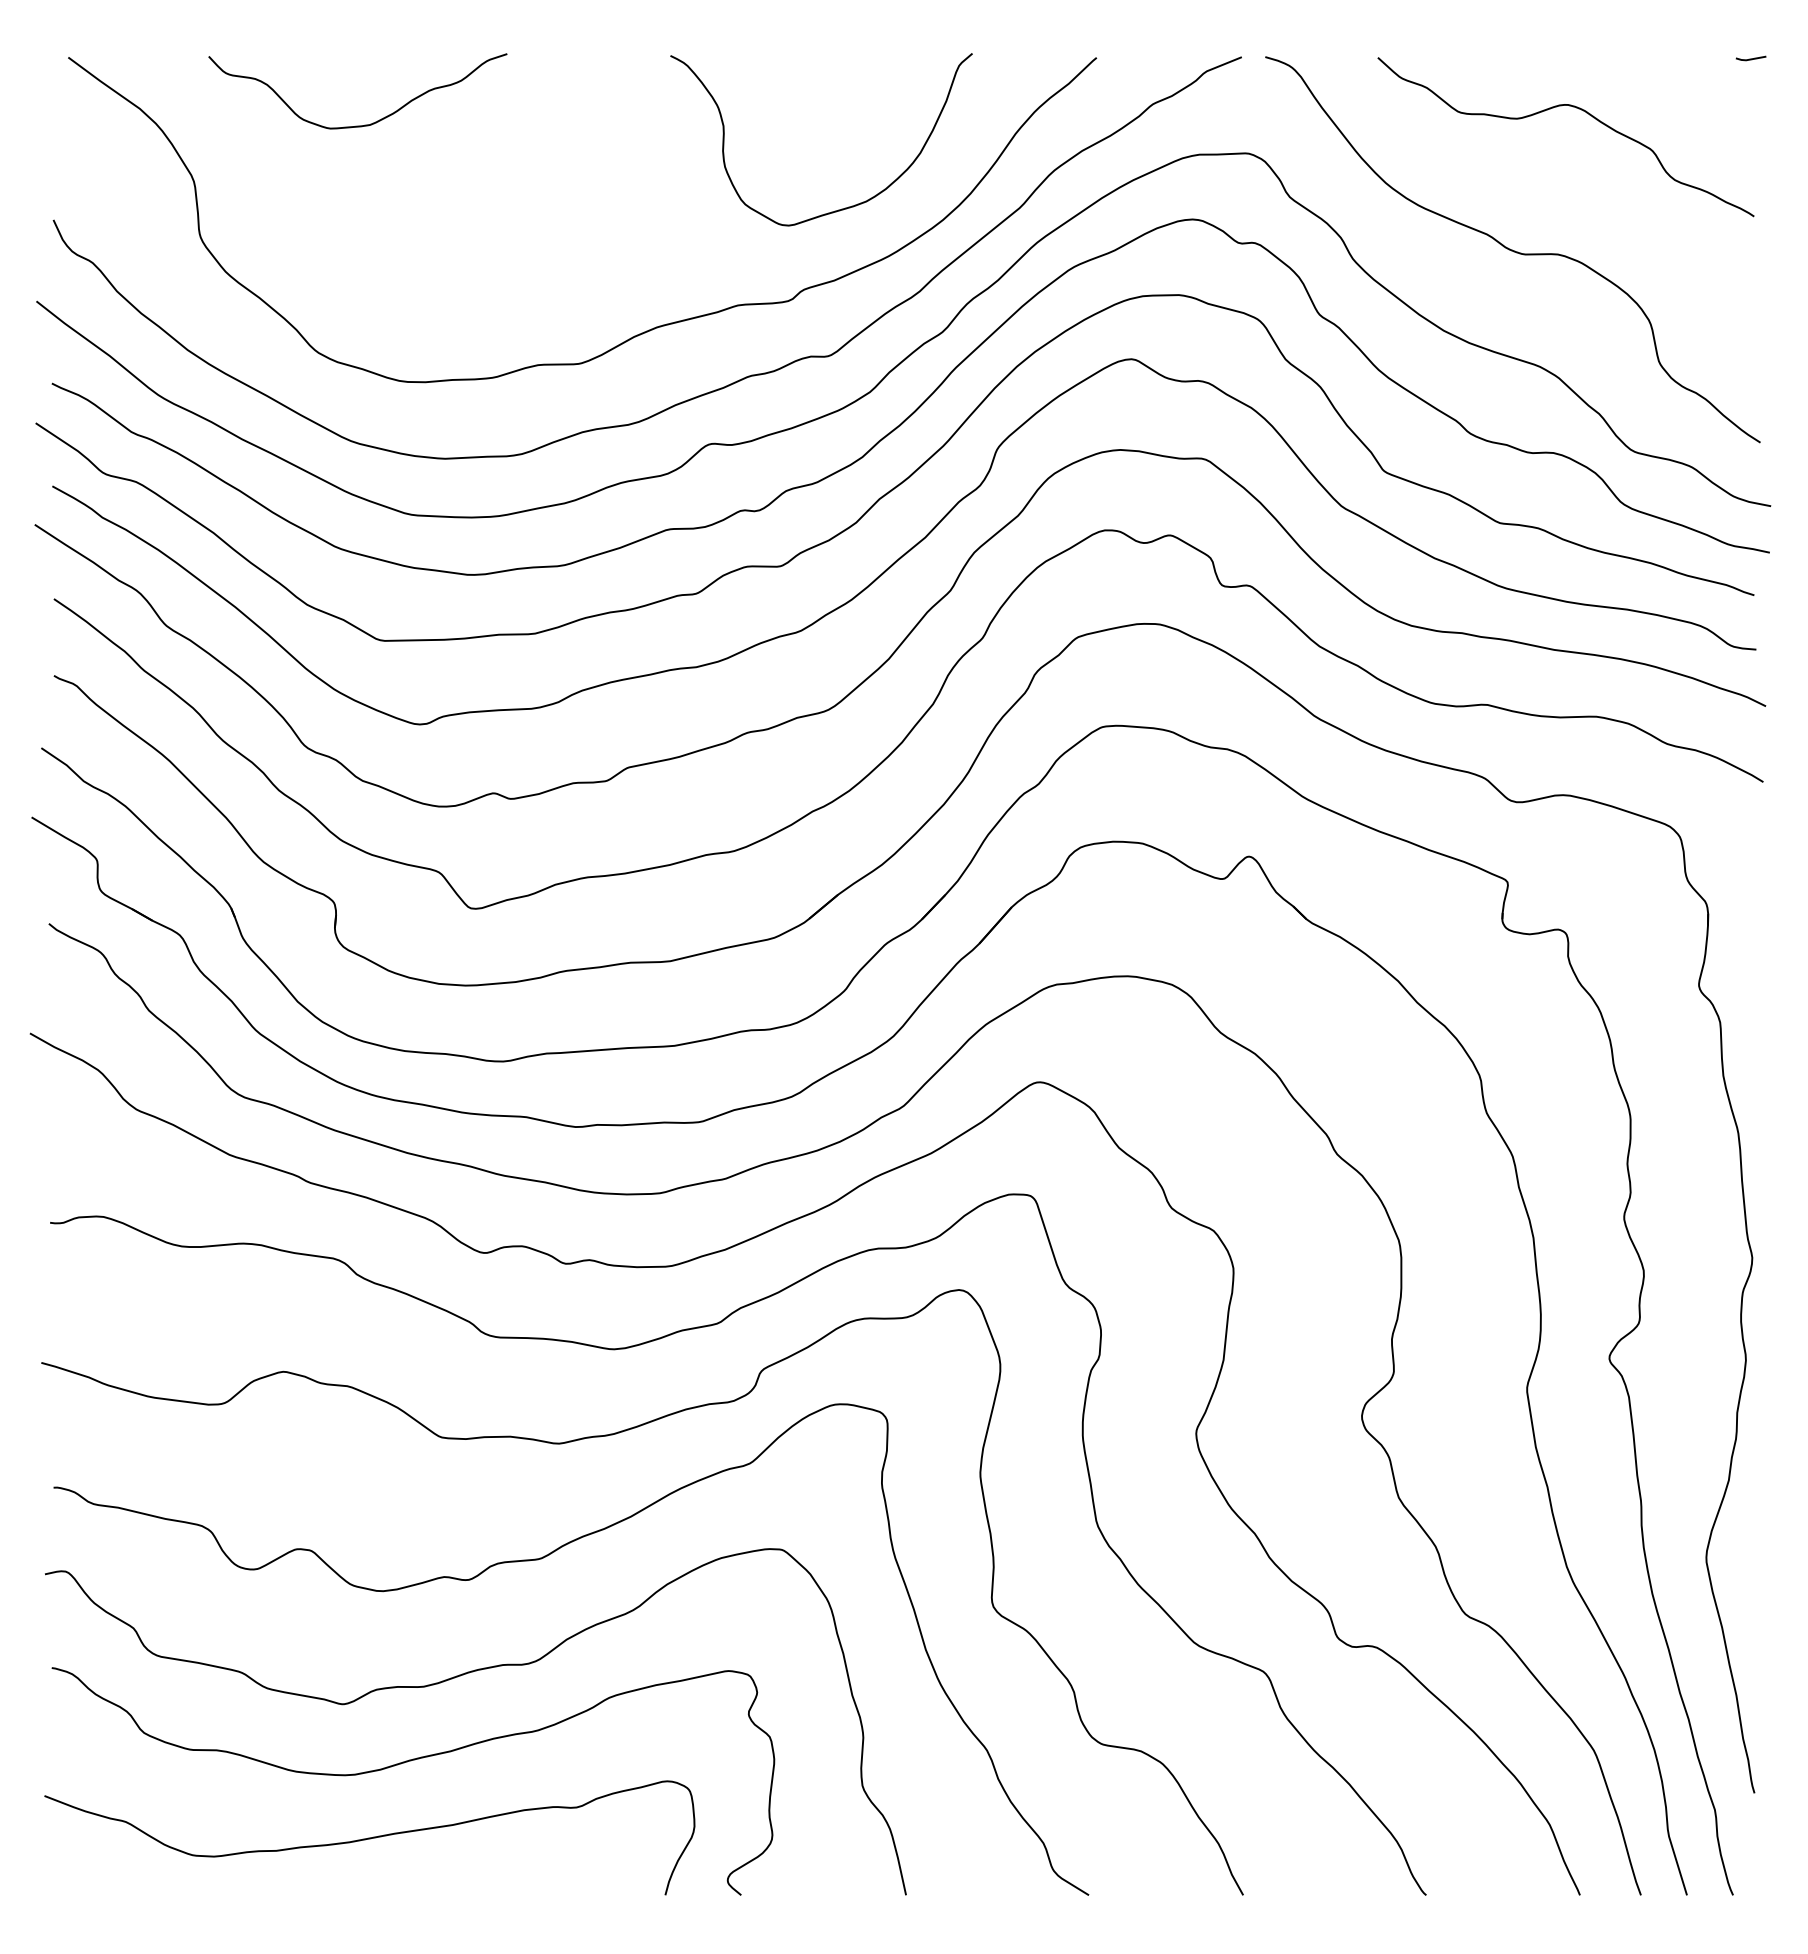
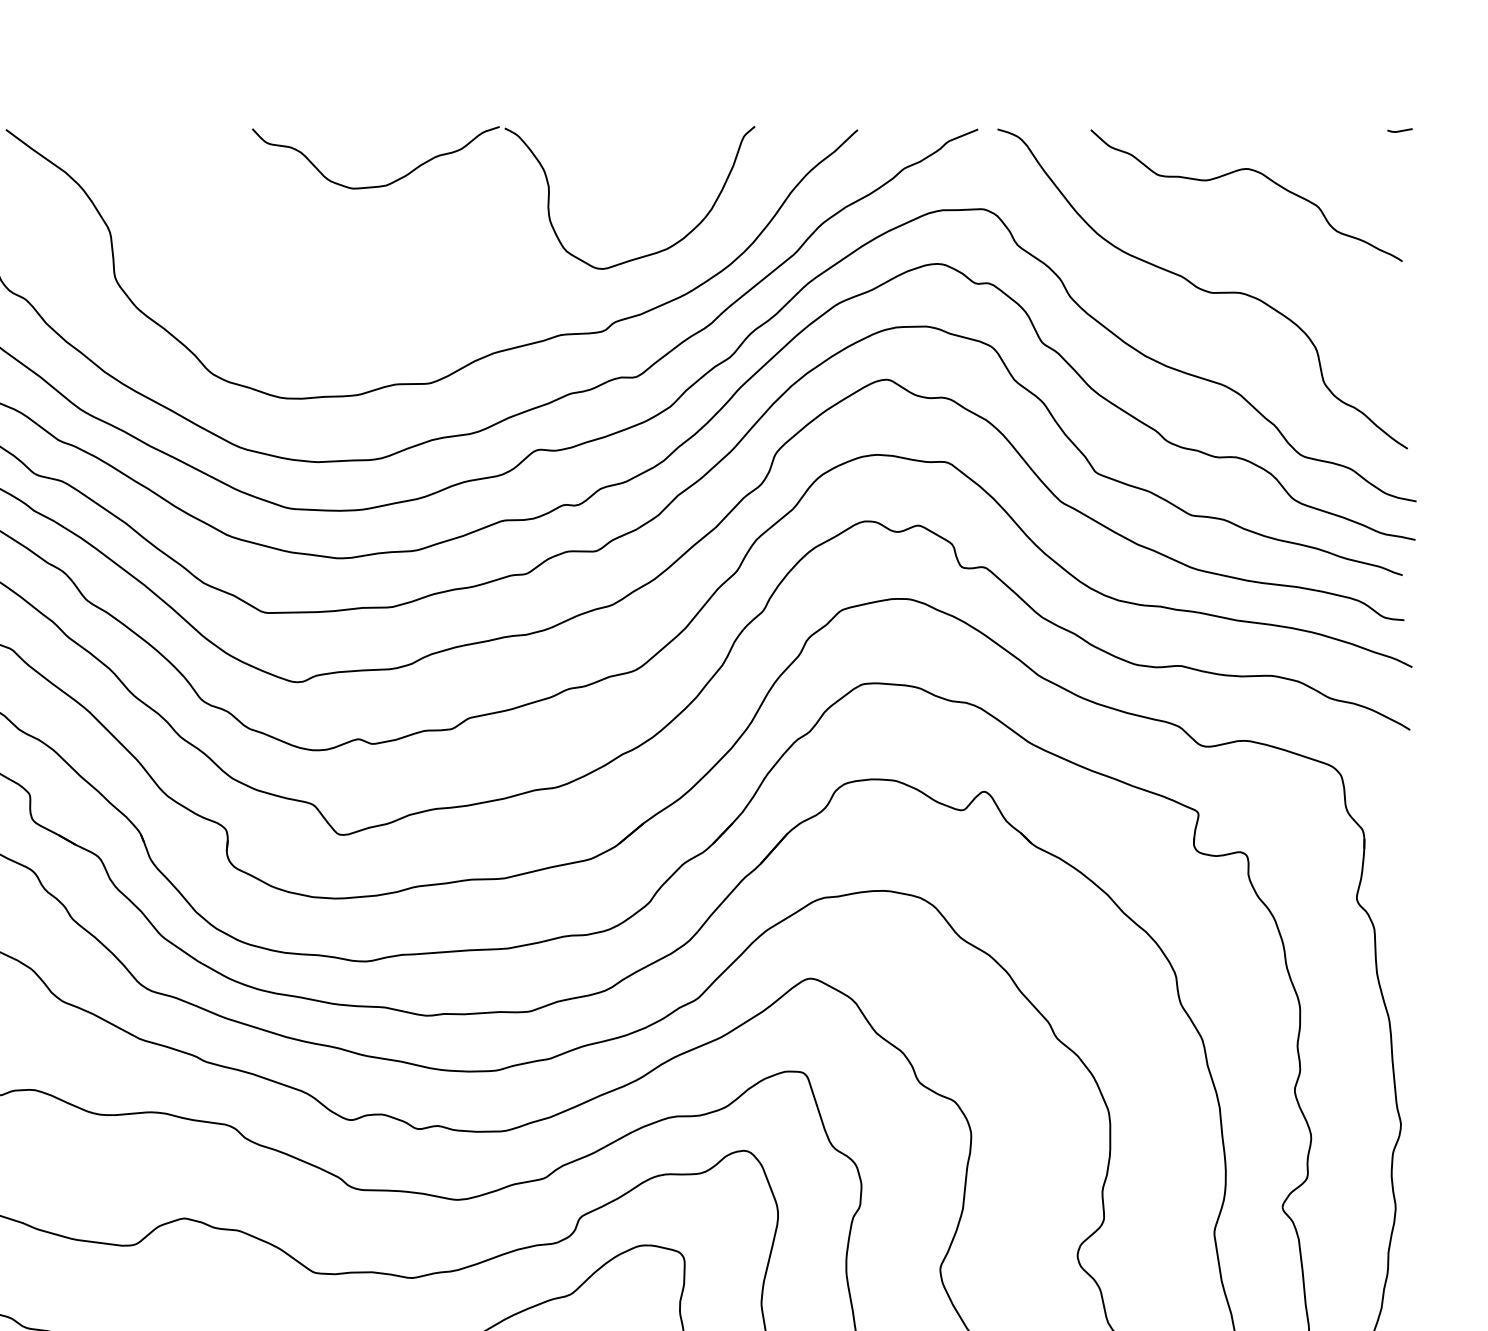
curve: (364, 124) -> (381, 185), moved

